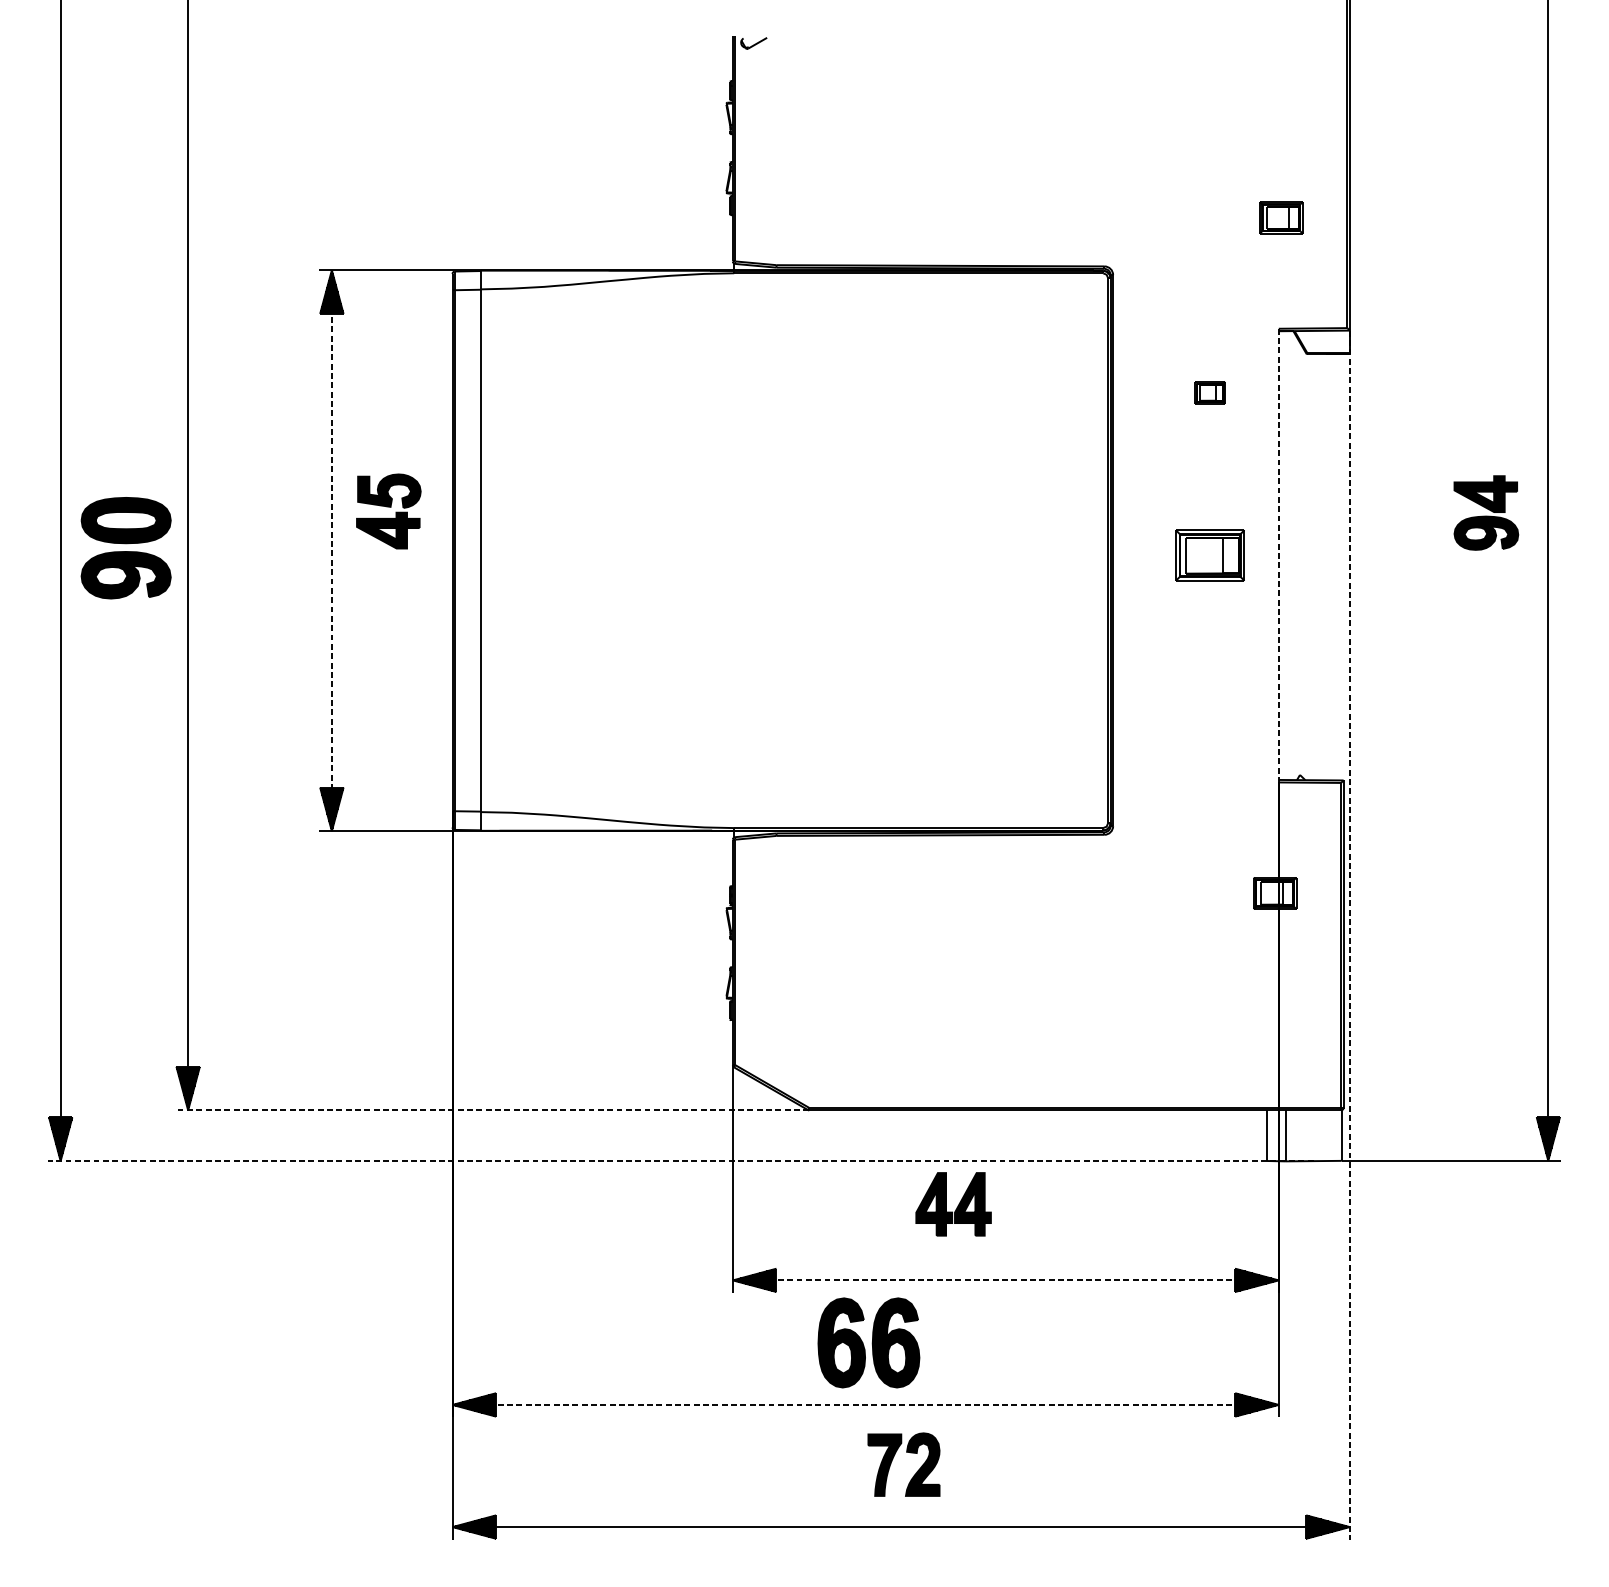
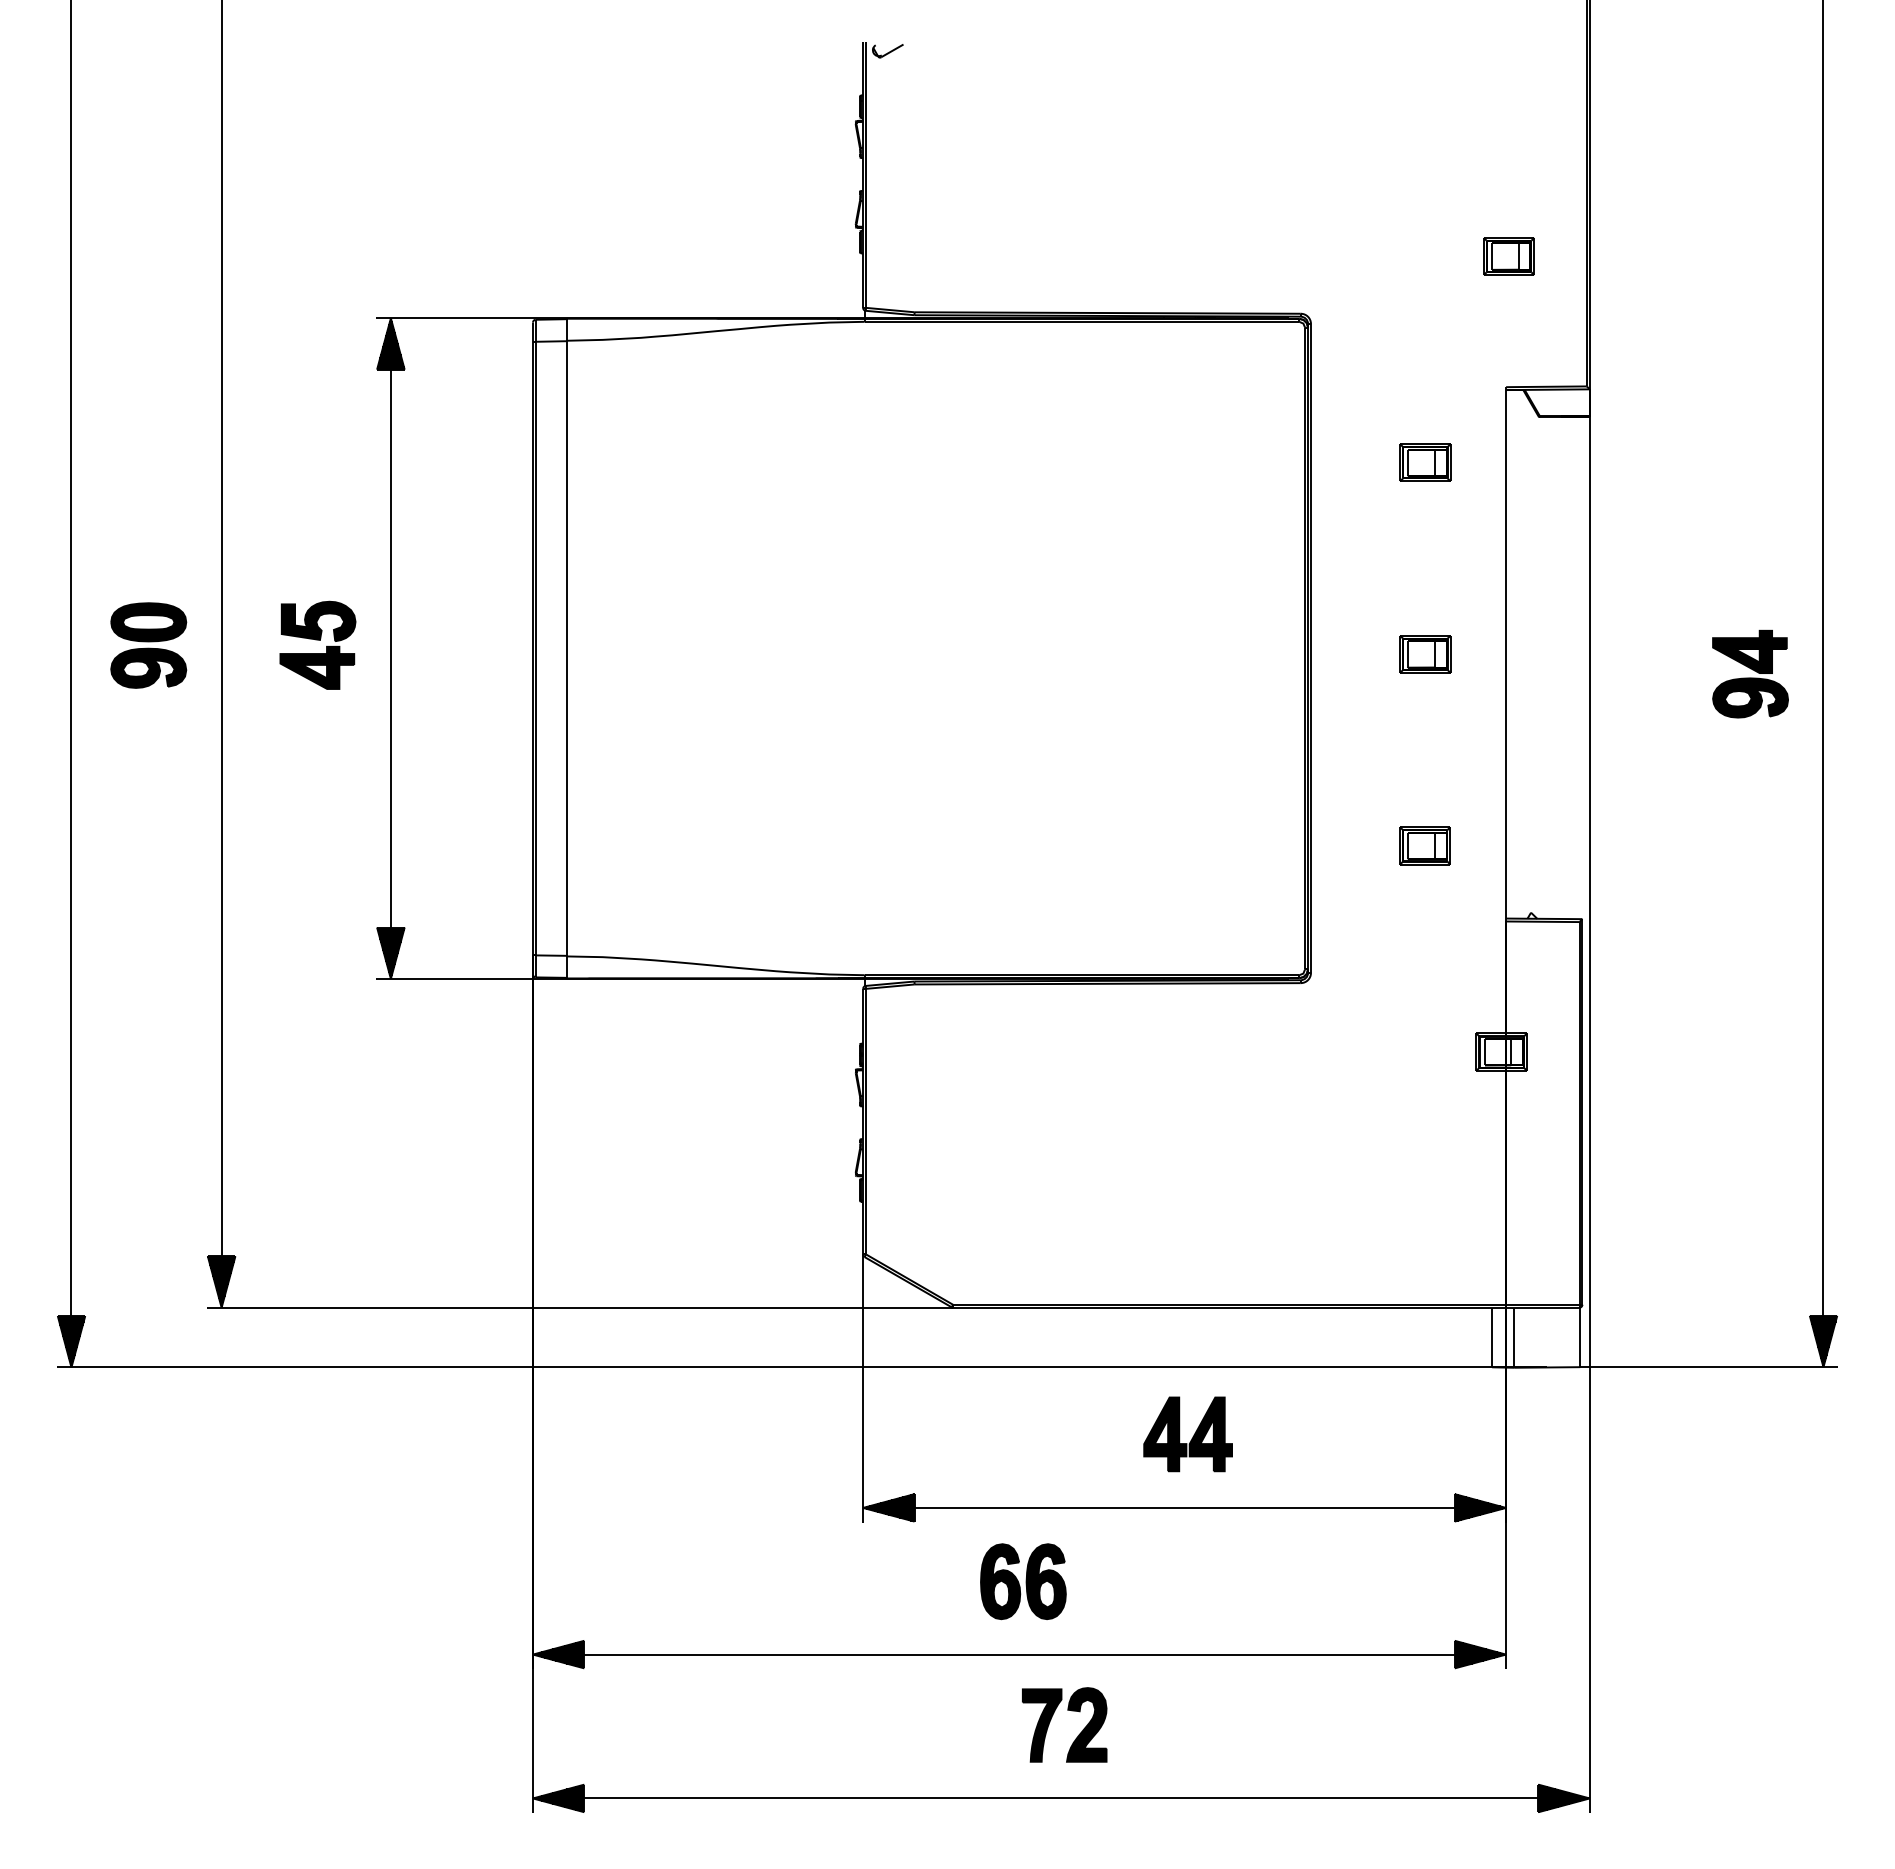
part: (1210, 392) -> (1425, 462), size x1.43
part: (388, 510) -> (317, 644), moved
part: (1486, 512) -> (1750, 673), moved
part: (126, 548) -> (148, 645), size x0.71
line: (331, 551) -> (390, 649), dashed -> solid
part: (1210, 555) -> (1425, 654), size x0.62
line: (1279, 555) -> (1506, 654), dashed -> solid
part: (1209, 717) -> (1424, 845), added
line: (1349, 935) -> (1589, 1101), dashed -> solid
line: (492, 1110) -> (579, 1307), dashed -> solid
line: (680, 1161) -> (801, 1367), dashed -> solid
part: (953, 1204) -> (1187, 1434), moved
line: (1005, 1280) -> (1184, 1507), dashed -> solid
part: (869, 1342) -> (1023, 1581), size x0.71
line: (865, 1404) -> (1019, 1654), dashed -> solid

